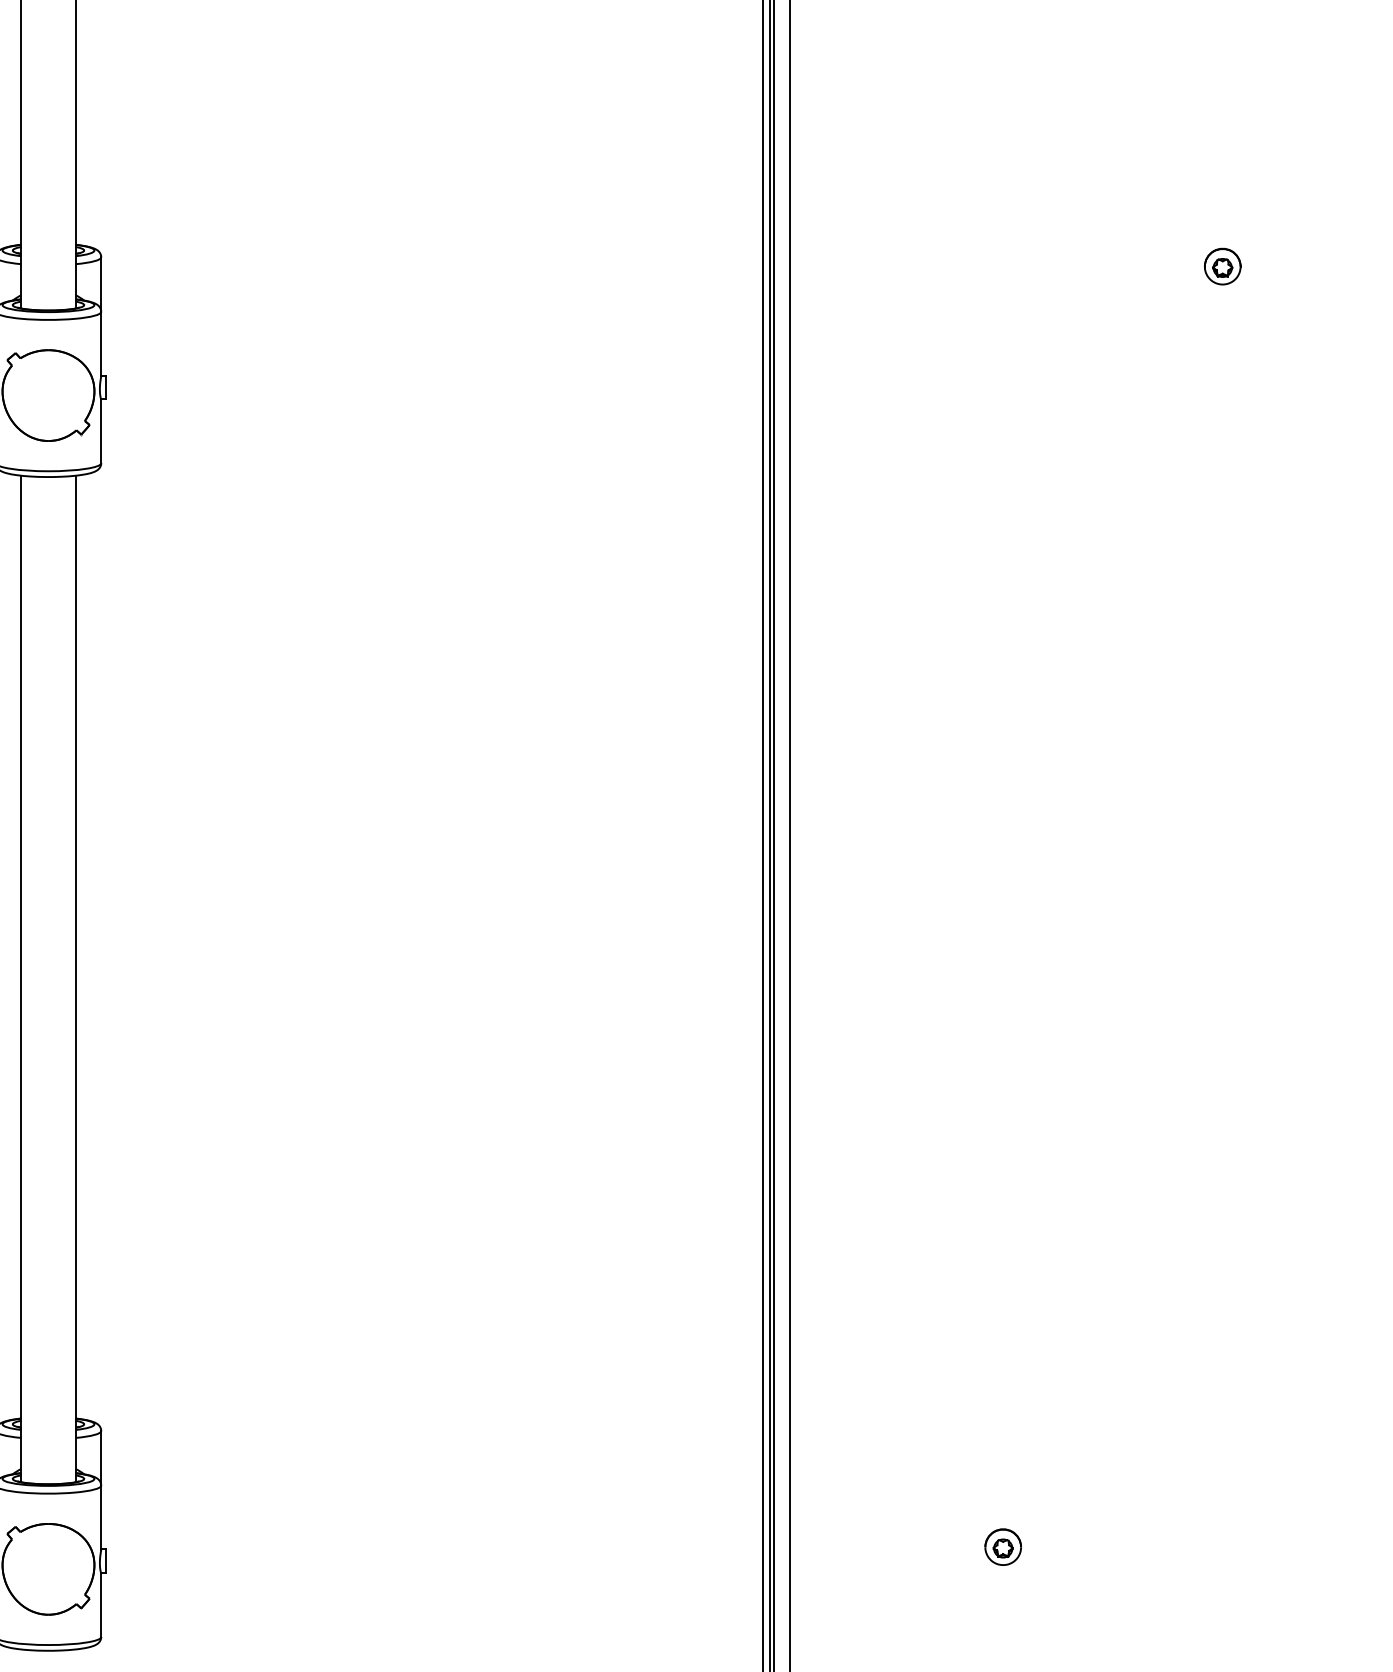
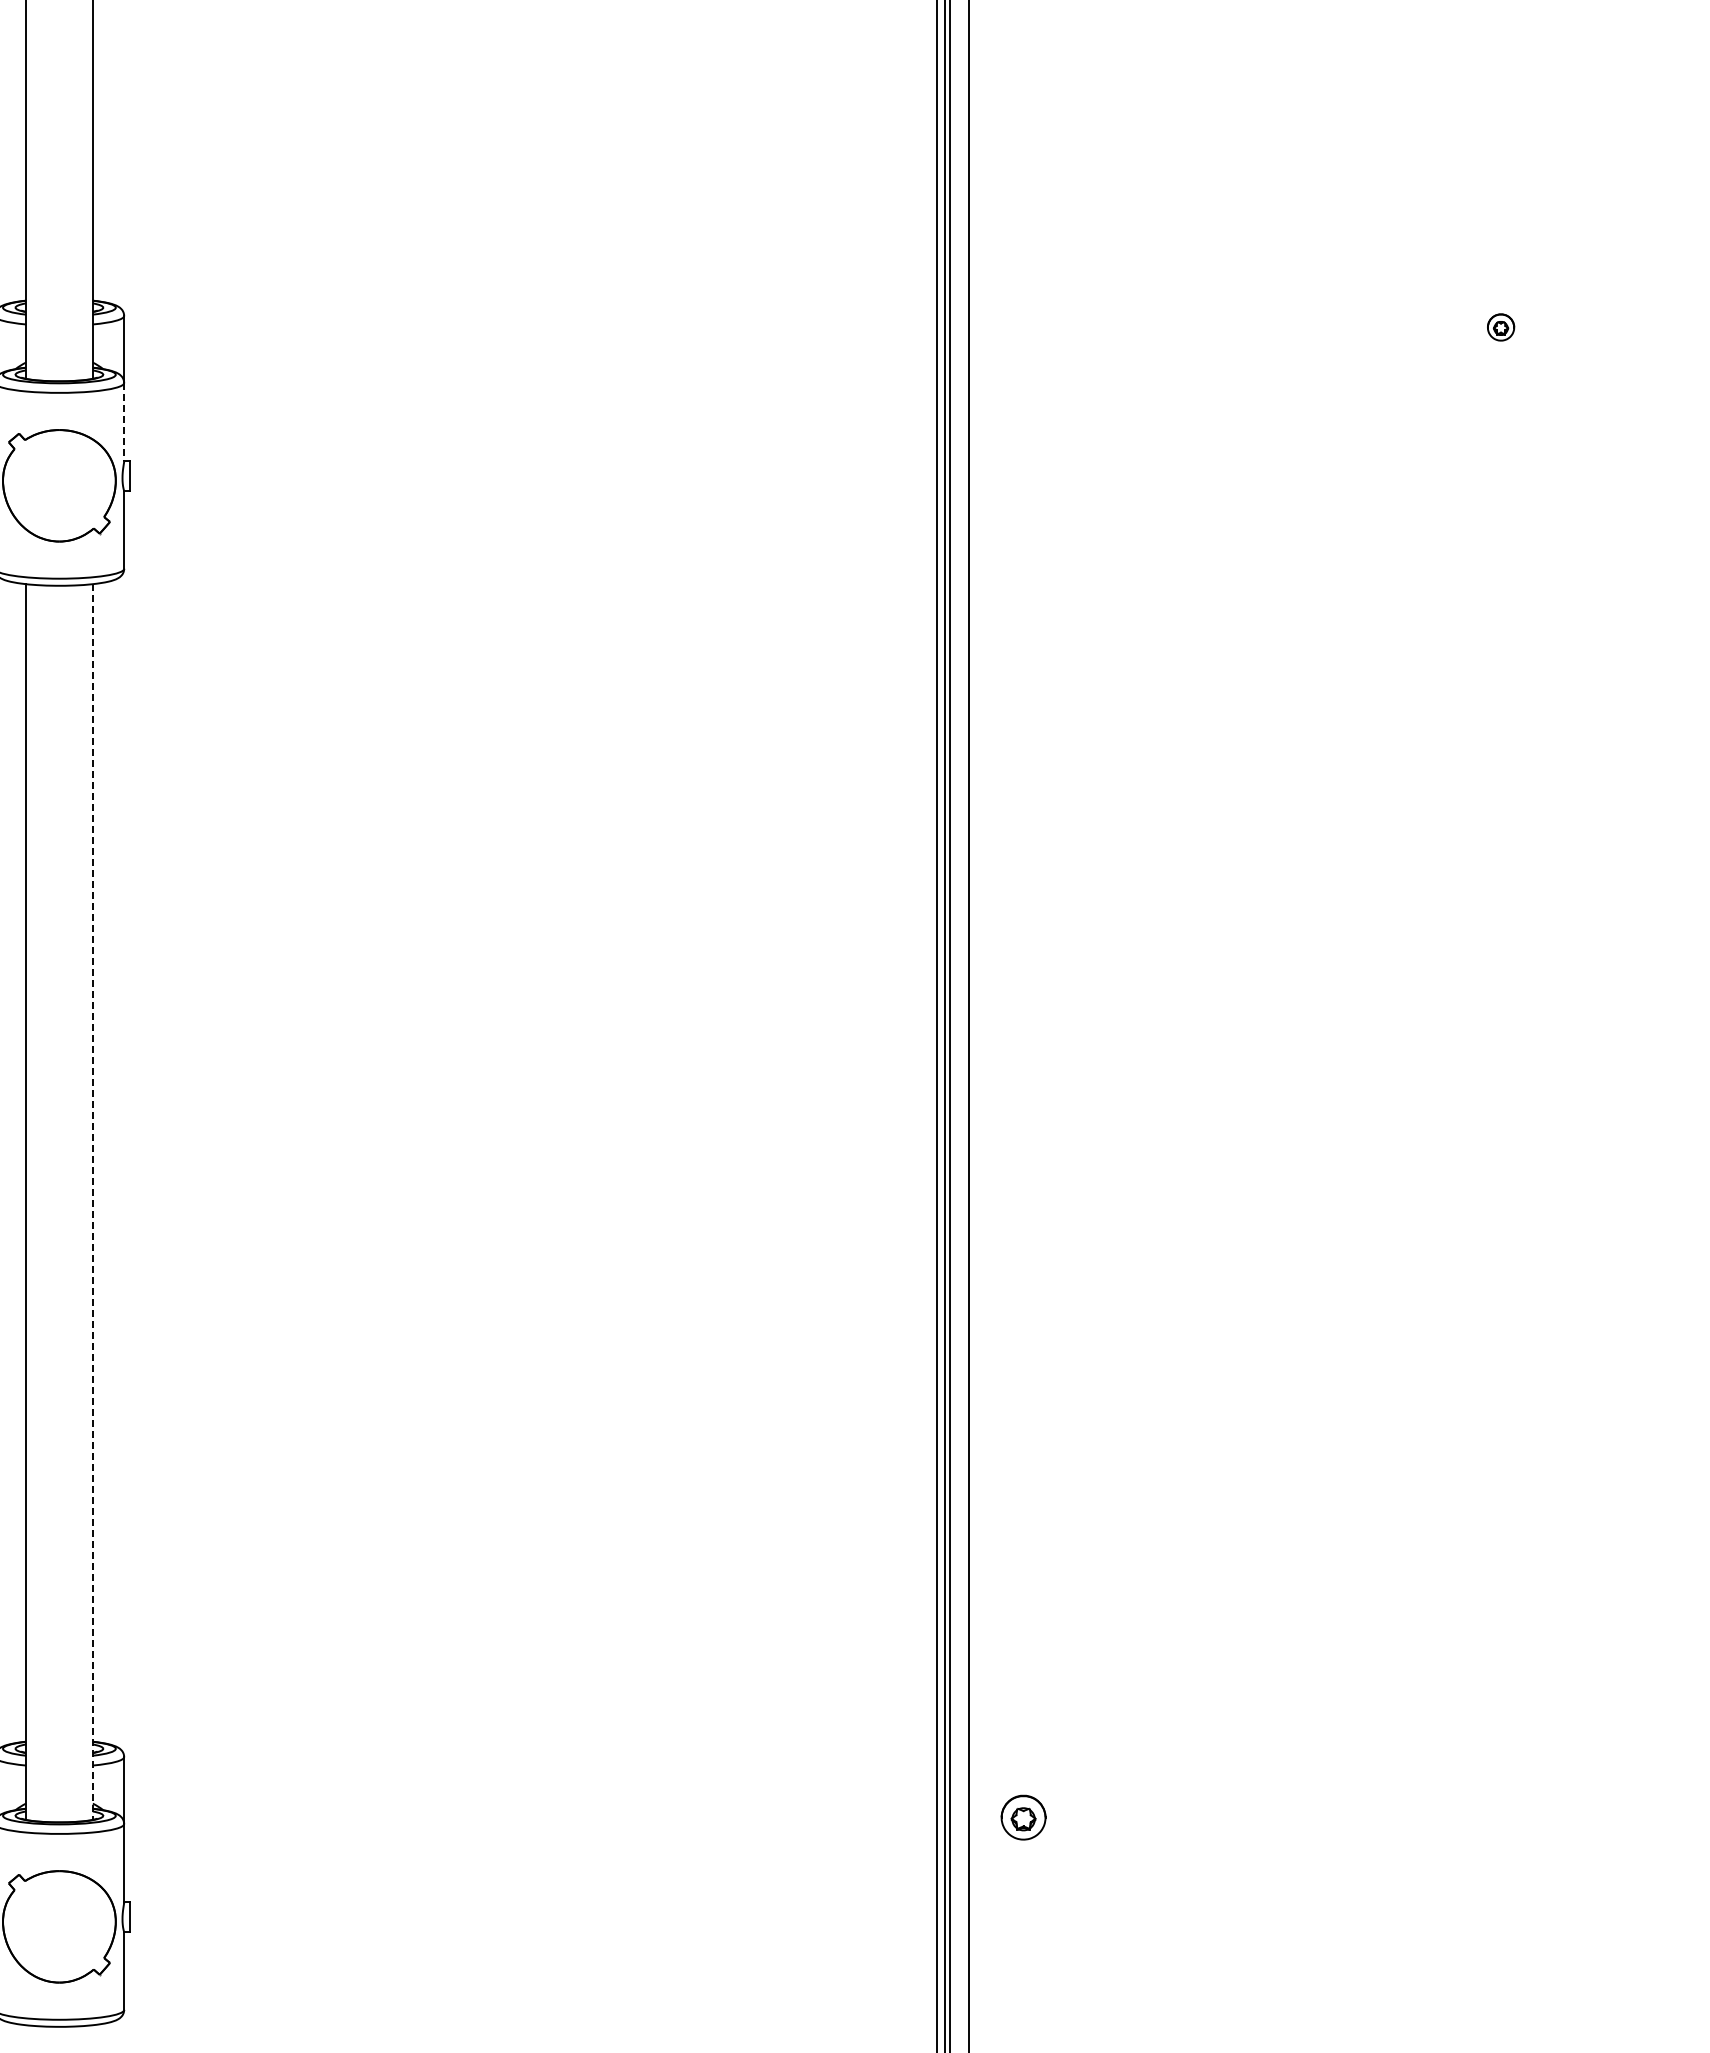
part: (1222, 266) -> (1500, 327), size x0.6
line: (101, 344) -> (124, 422), solid -> dashed
line: (75, 979) -> (92, 1202), solid -> dashed
part: (1003, 1547) -> (1023, 1817), moved

